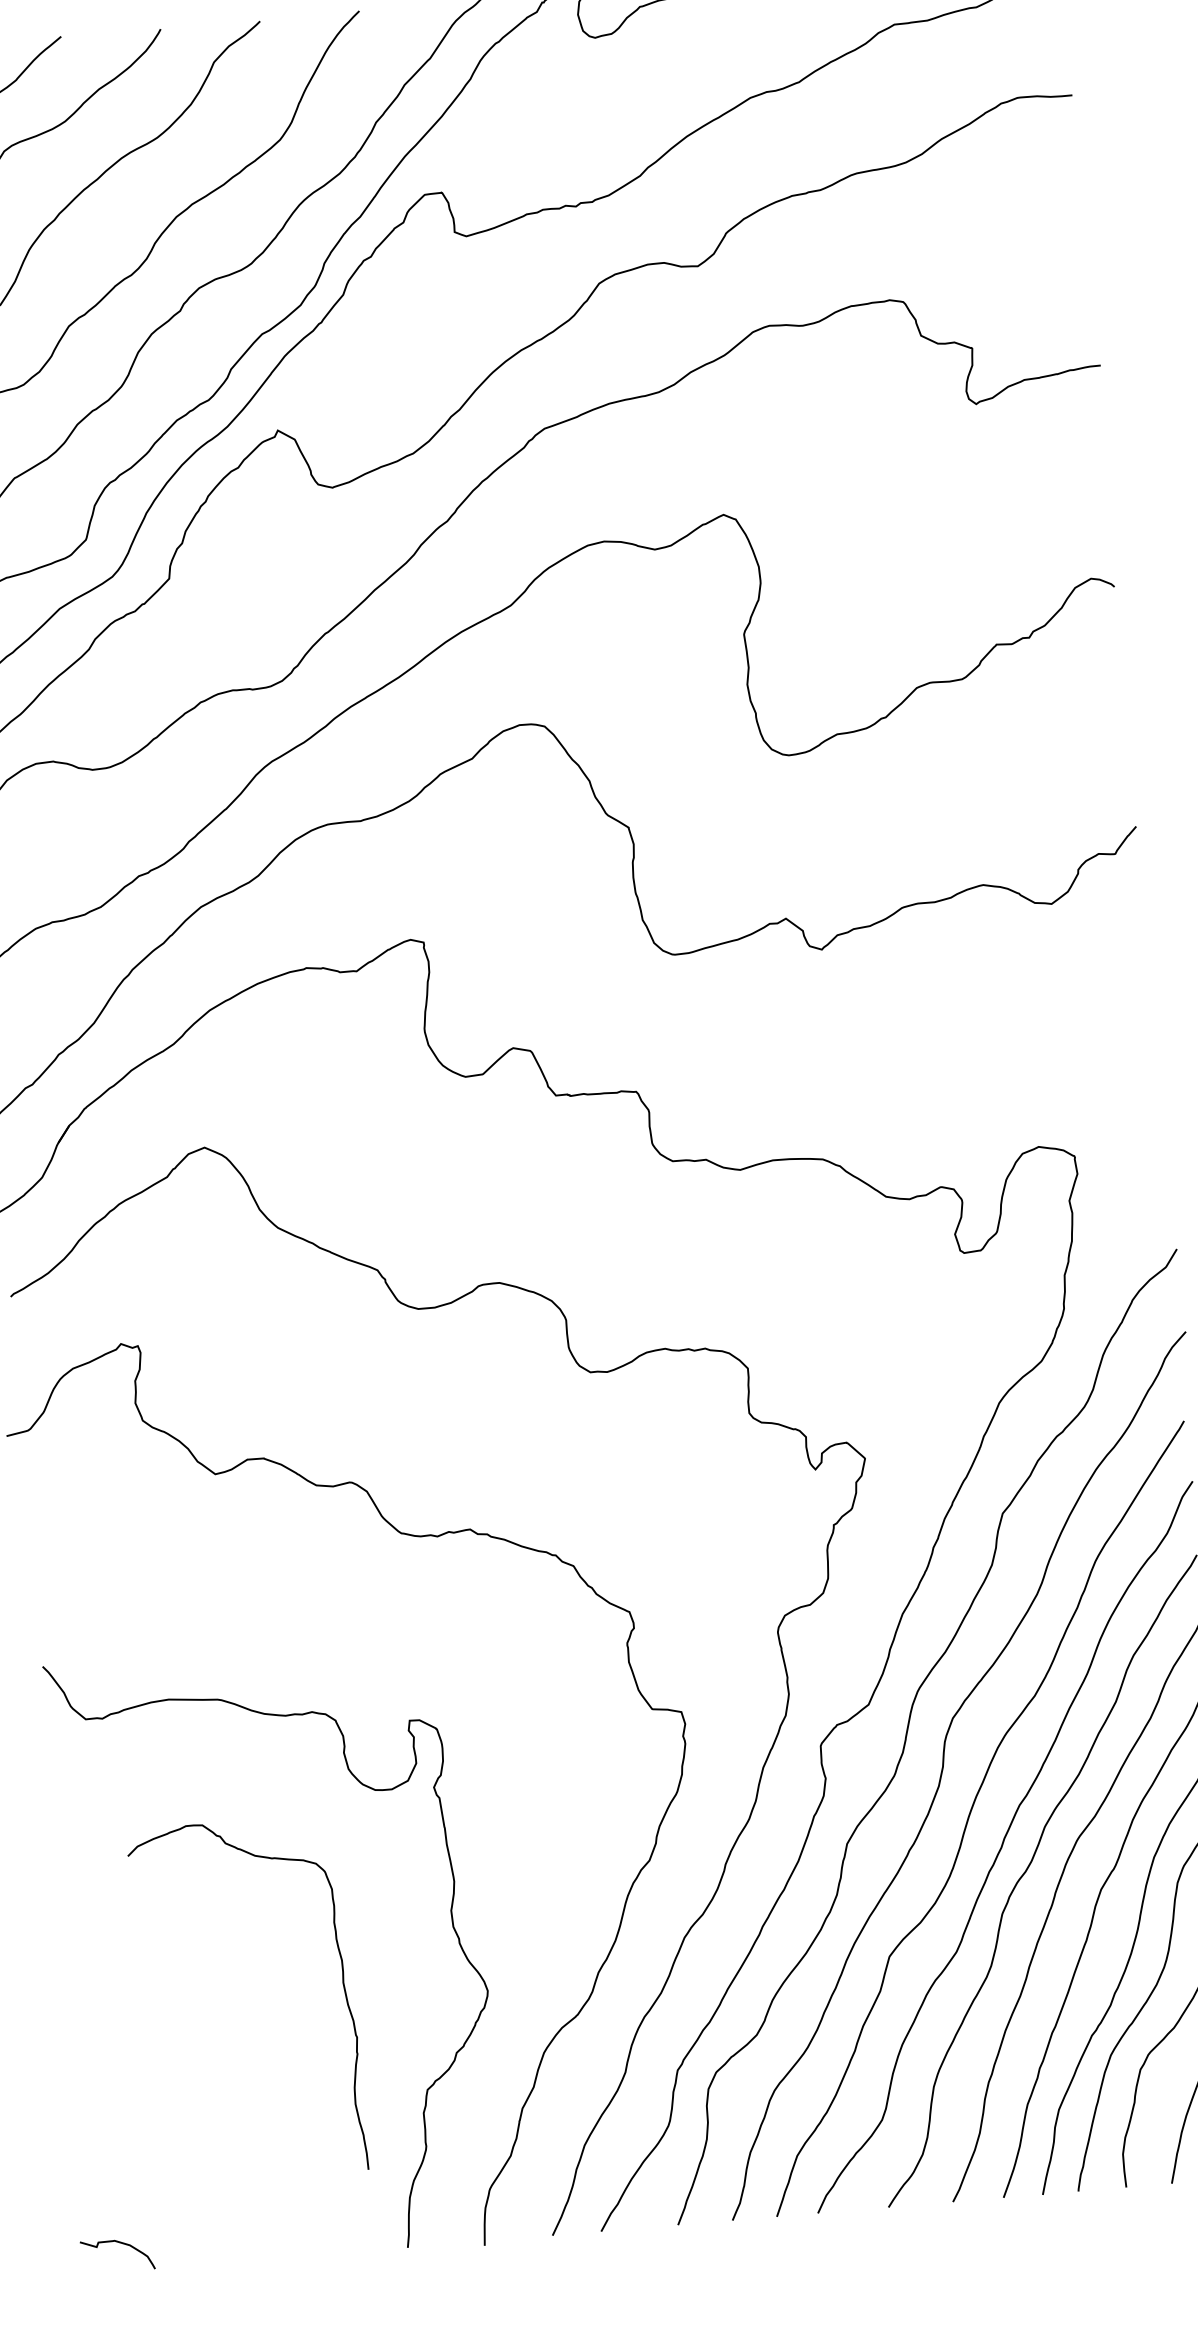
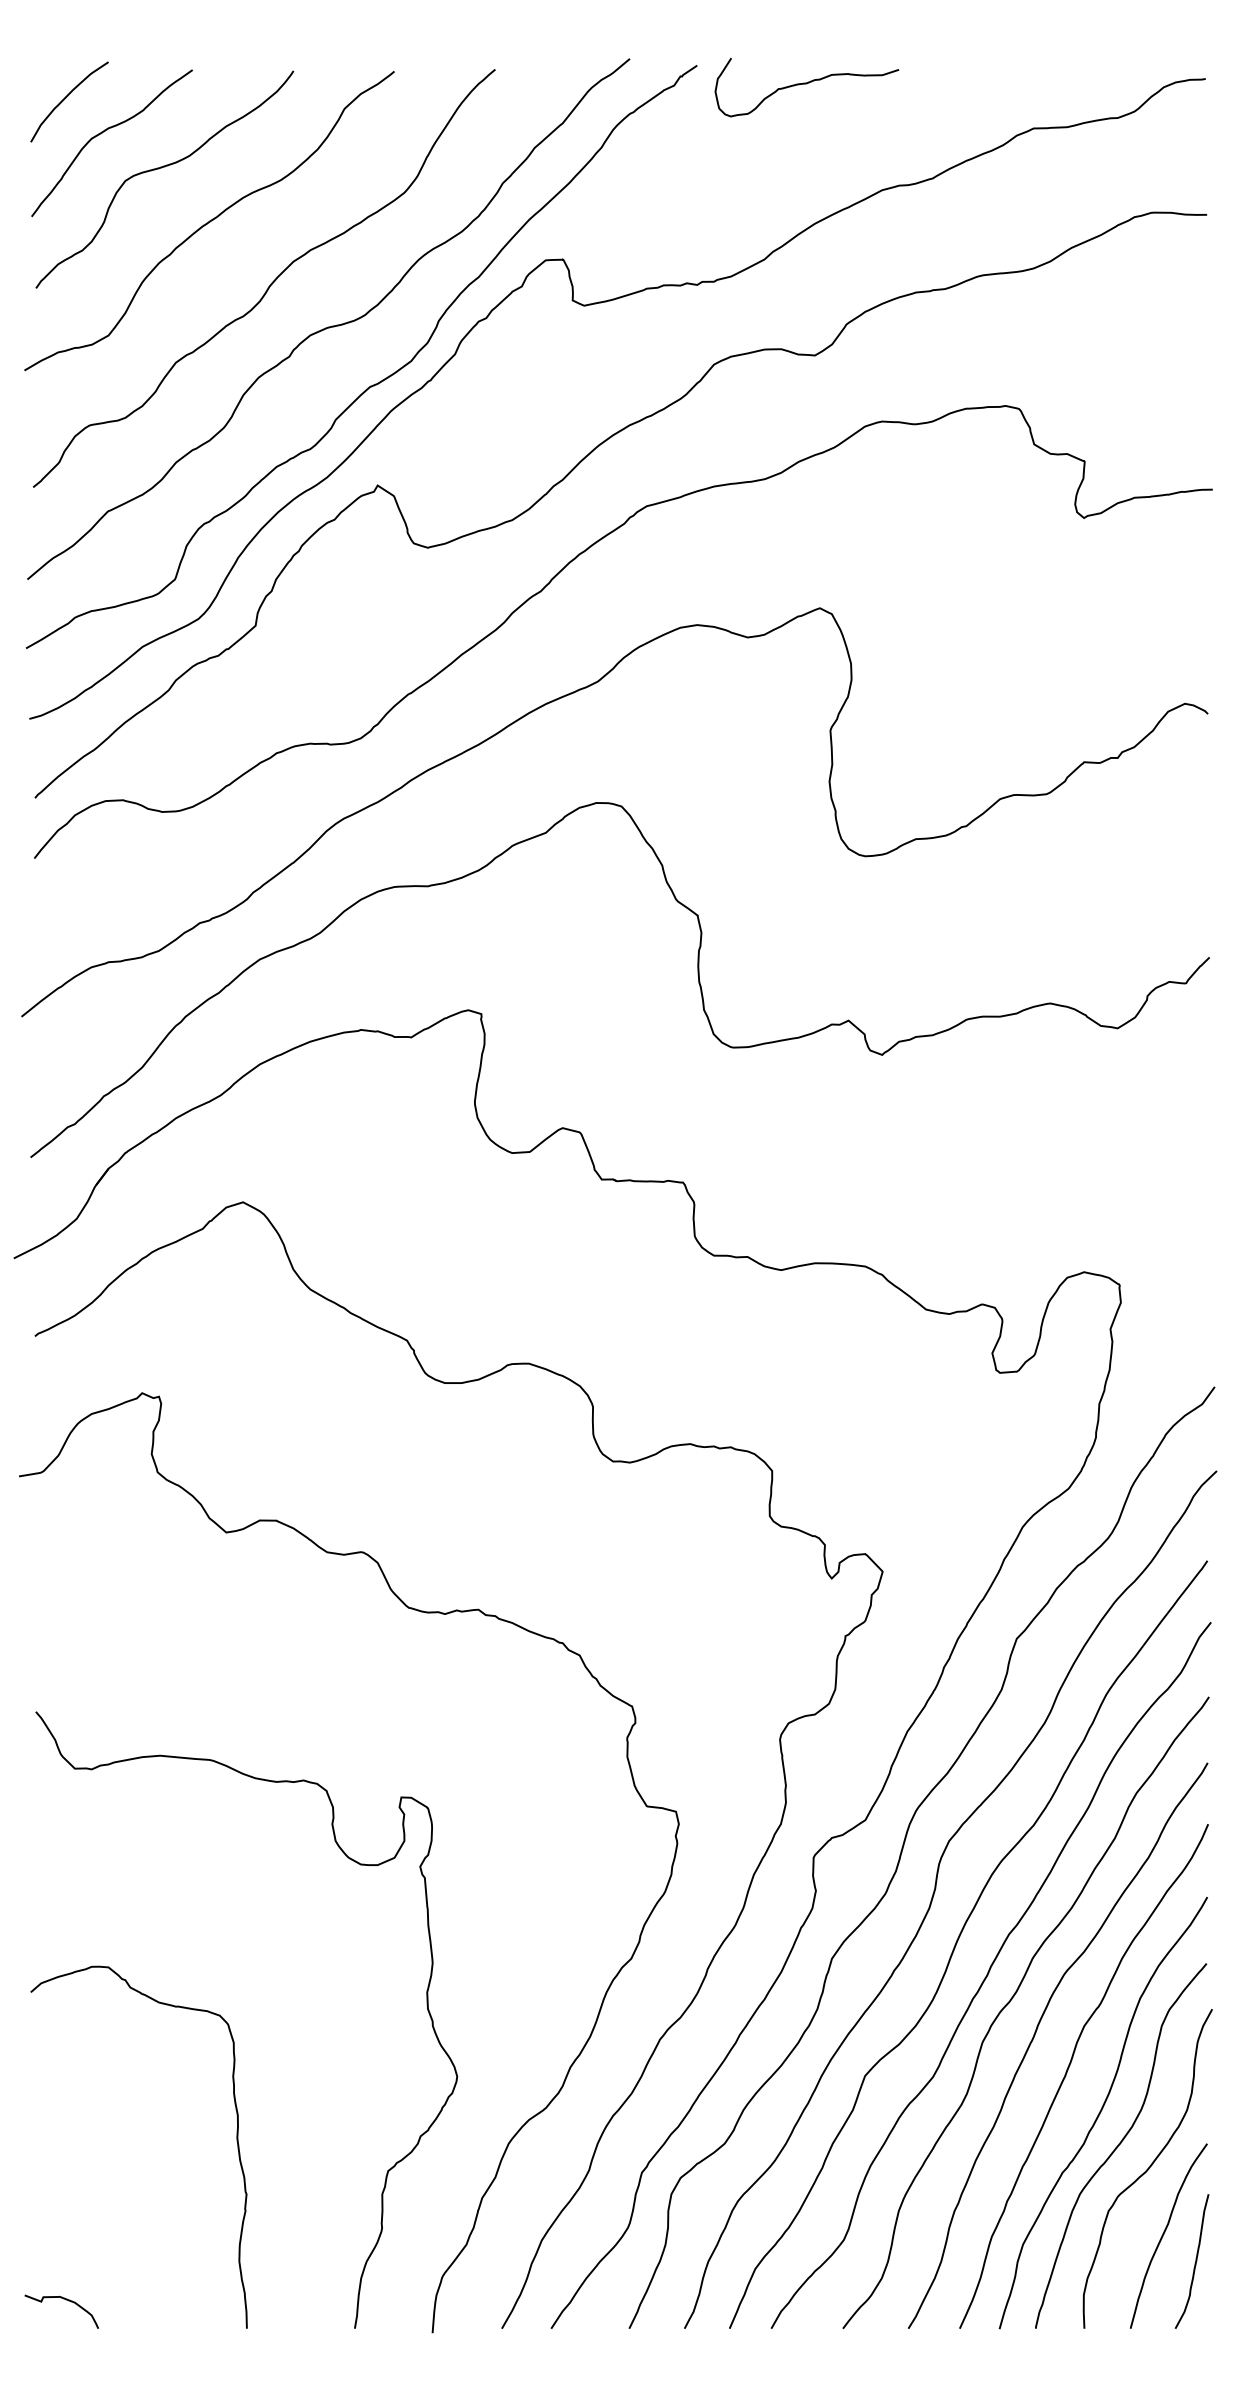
curve: (342, 1986) -> (236, 2141), moved

